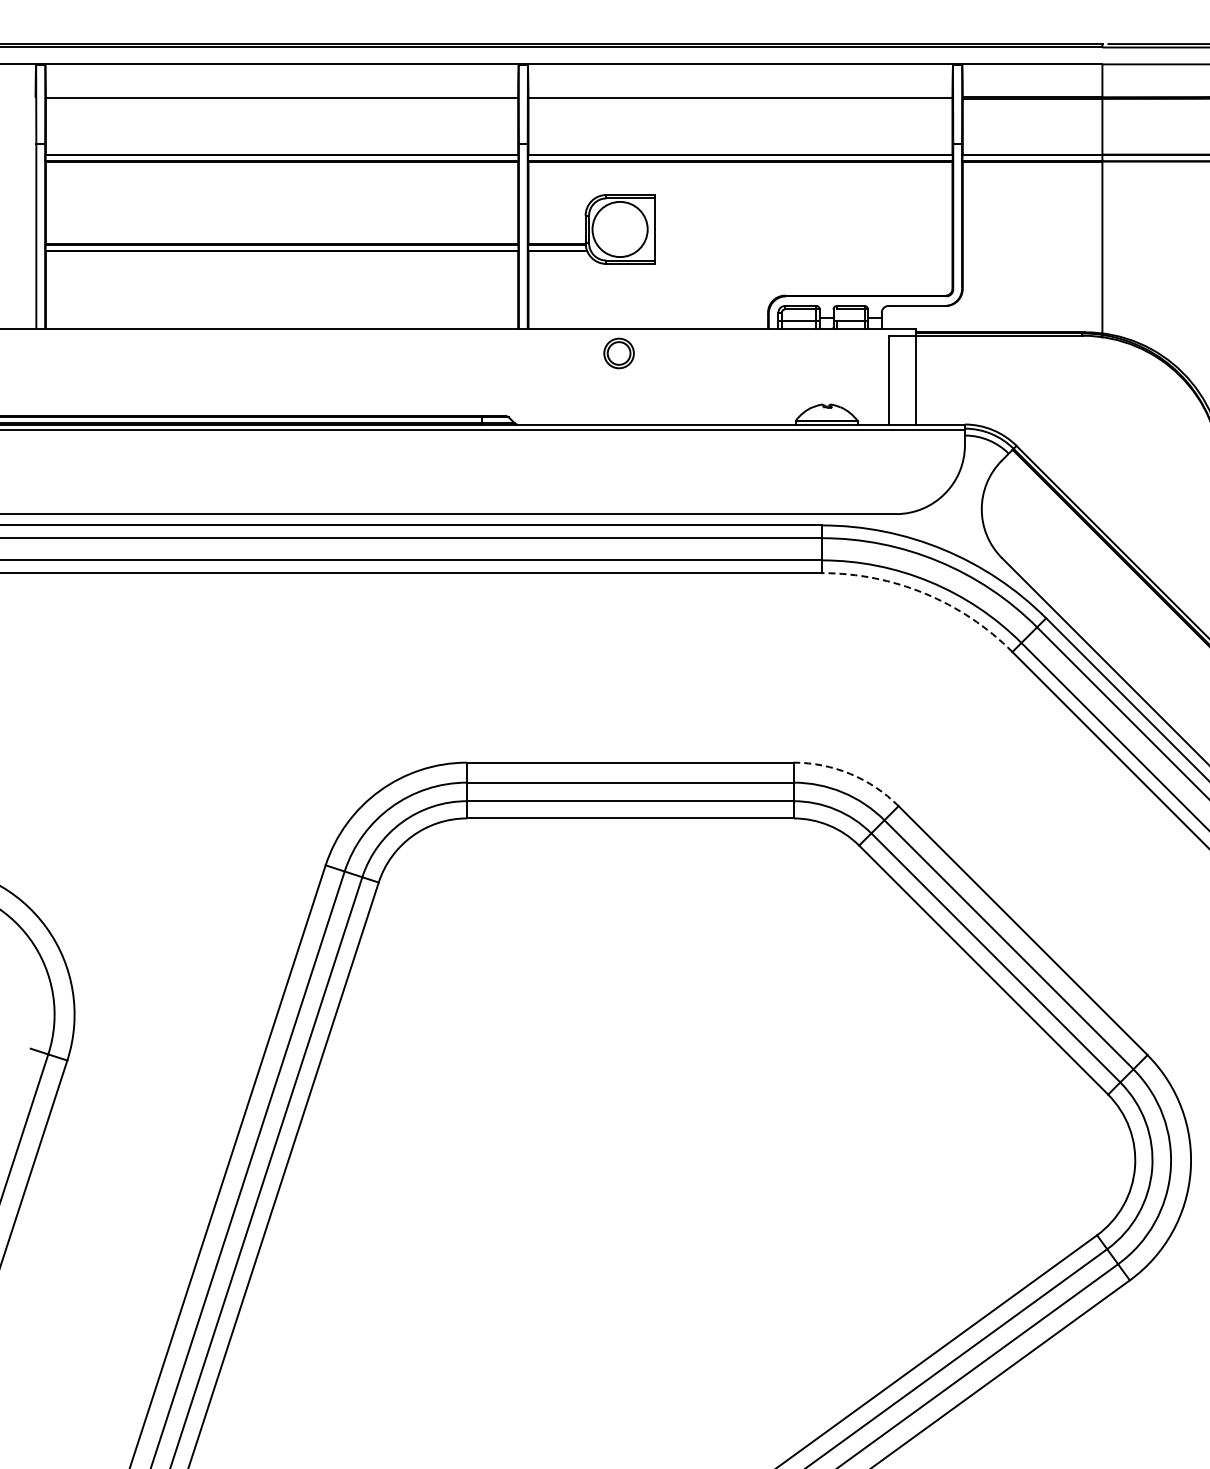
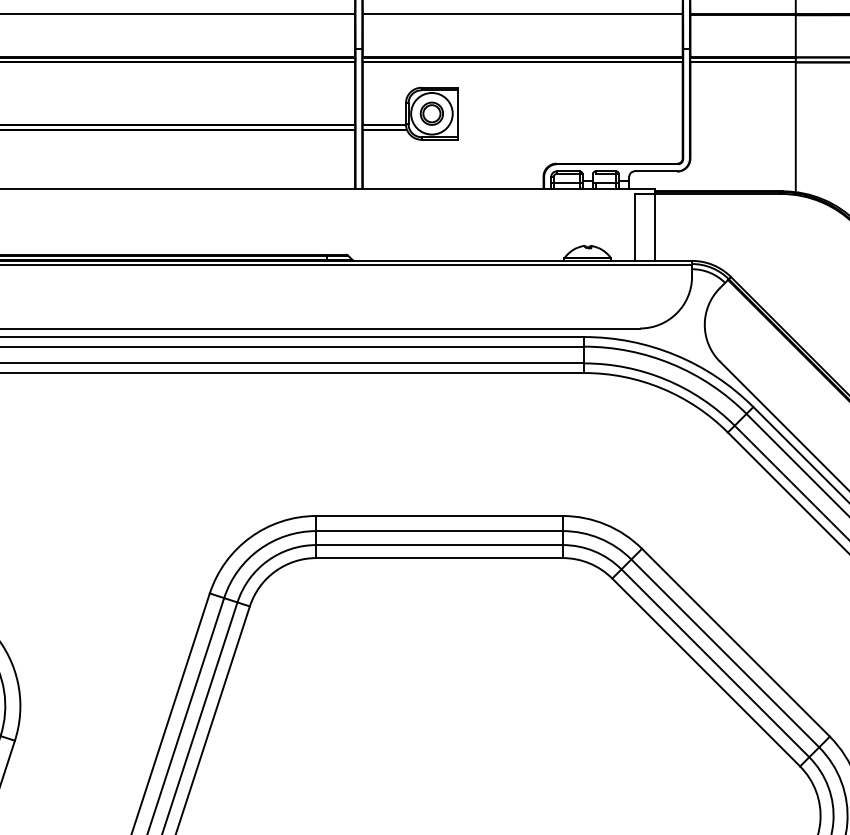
part: (618, 353) -> (431, 113), moved
arc: (925, 593) -> (662, 388), dashed -> solid
arc: (850, 773) -> (605, 524), dashed -> solid

